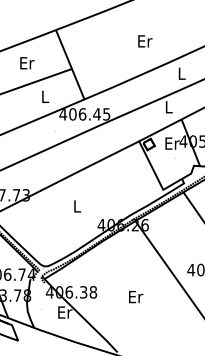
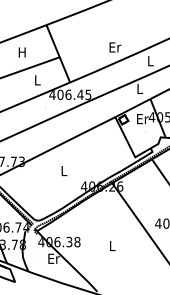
text: (145, 41) -> (115, 47), moved
text: (26, 63) -> (22, 52), Er -> H
text: (135, 297) -> (112, 246), Er -> L

